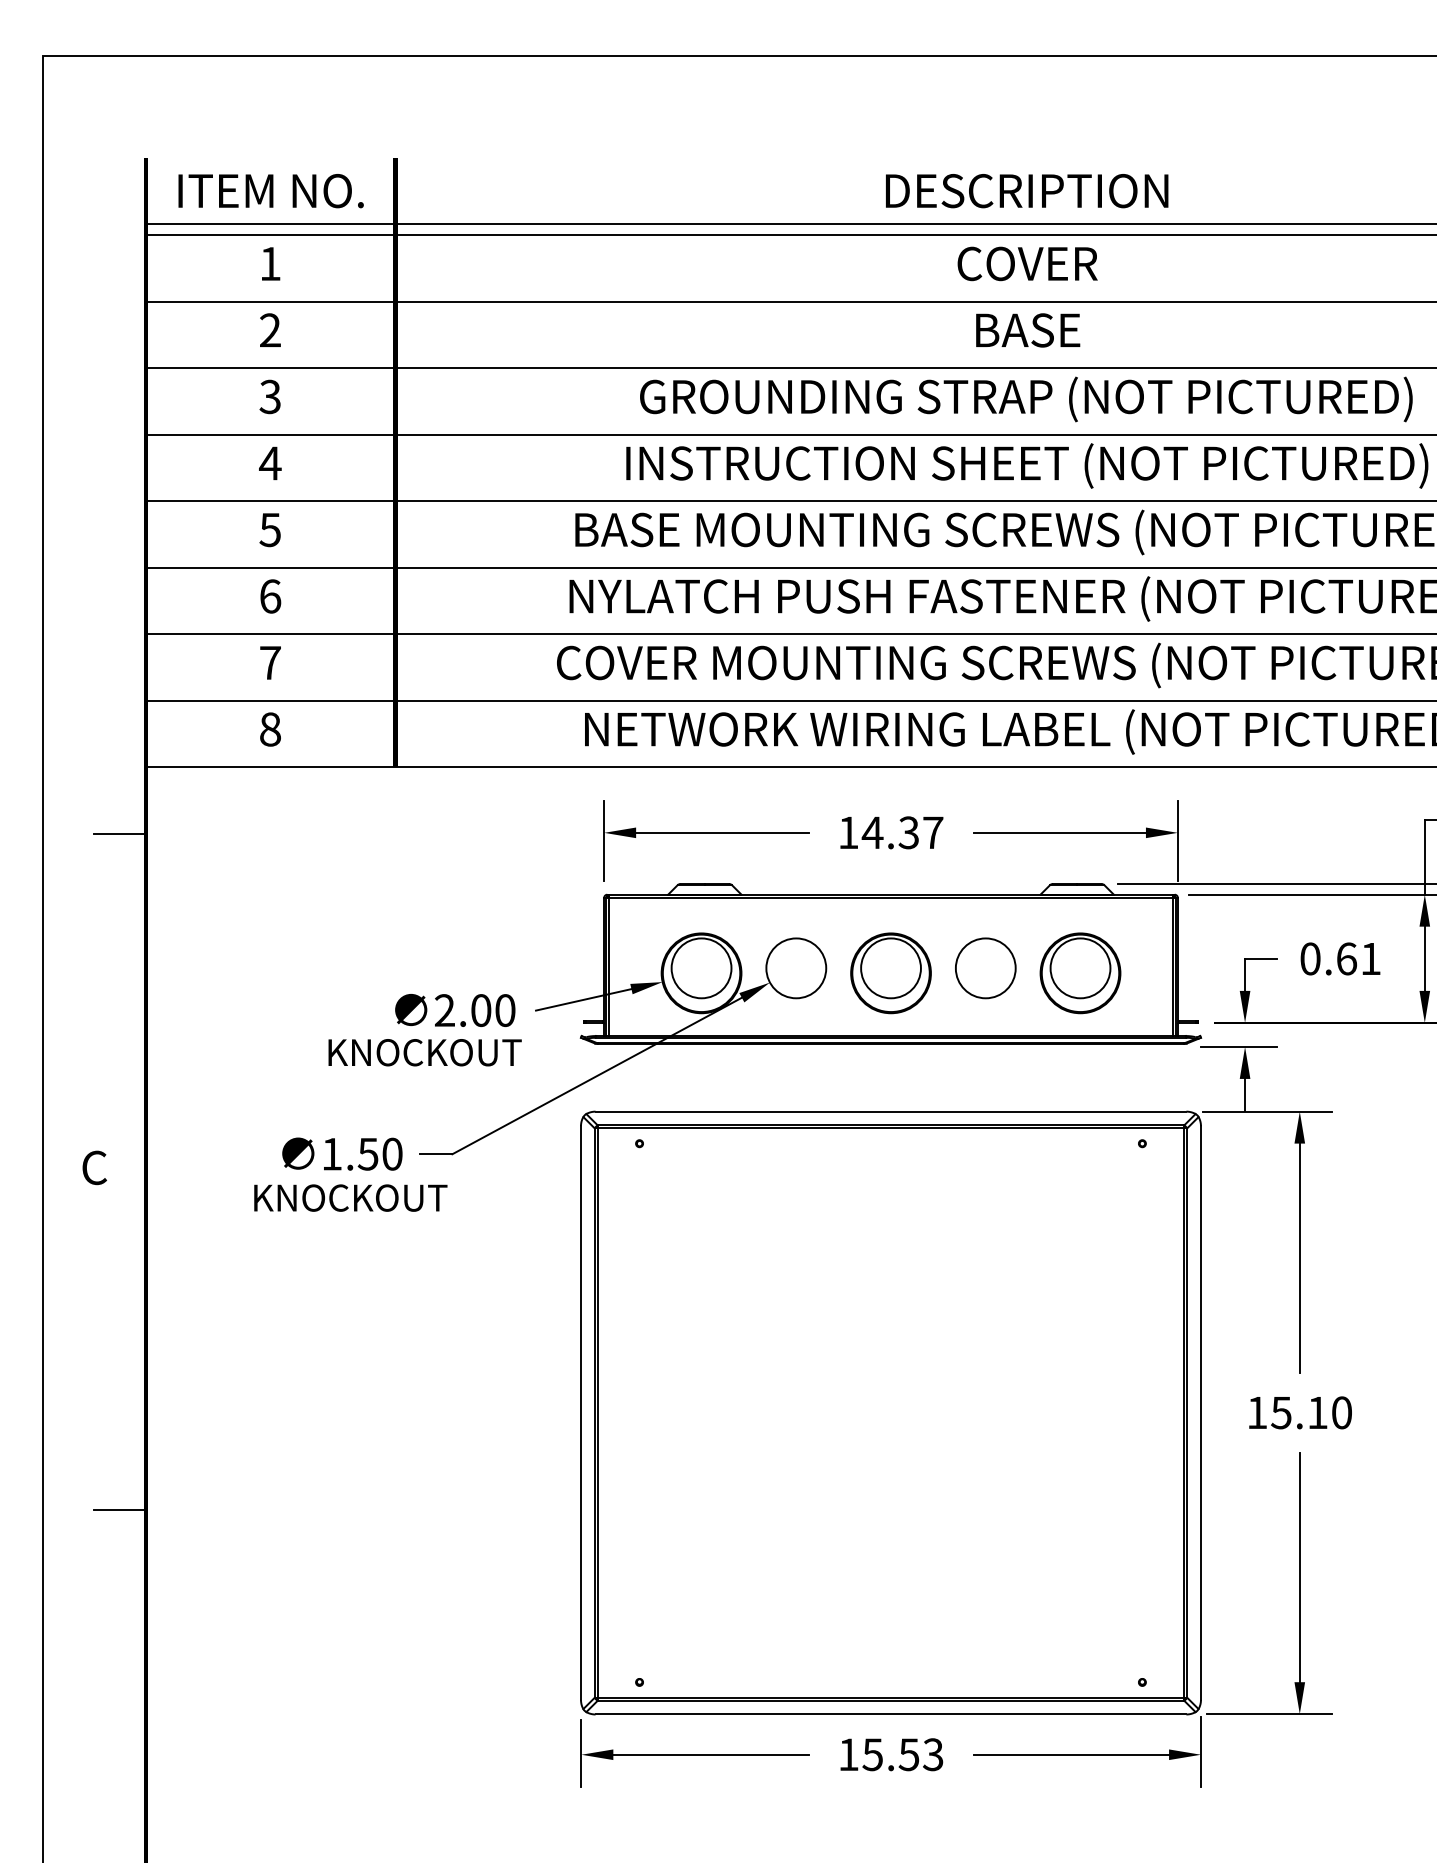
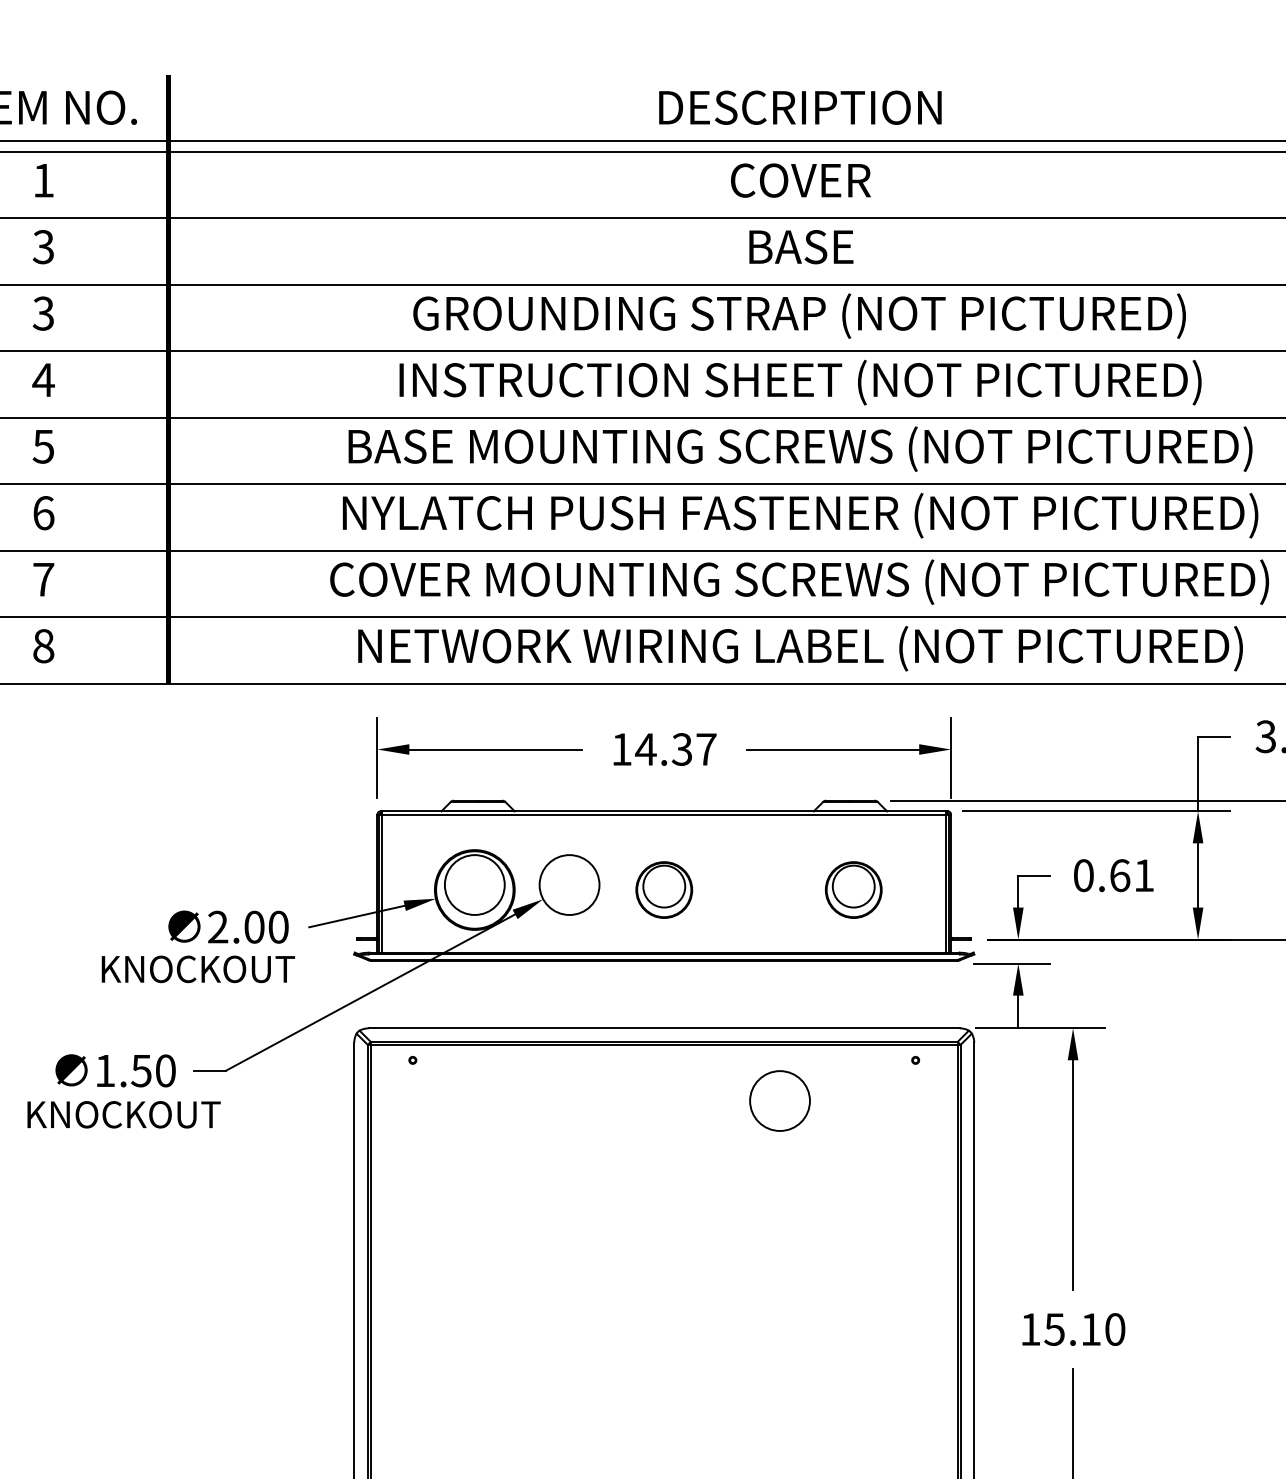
text: (269, 330) -> (42, 247), 2 -> 3
circle: (985, 968) -> (779, 1101), moved
part: (890, 973) -> (663, 890), size x0.7
part: (1080, 973) -> (853, 890), size x0.7

